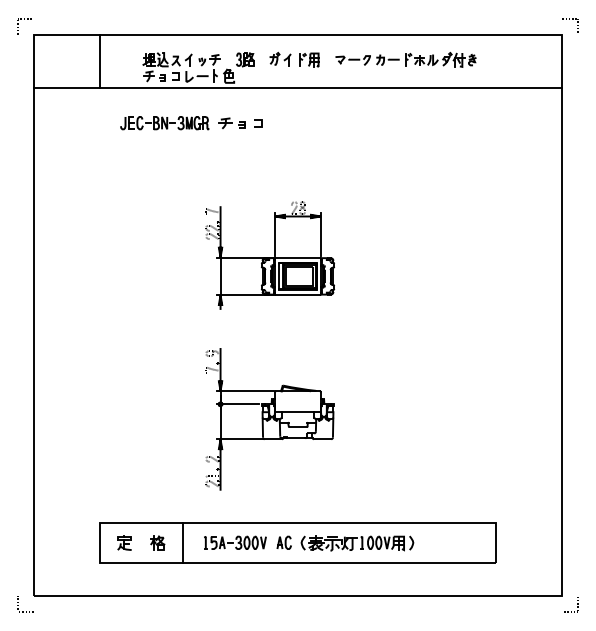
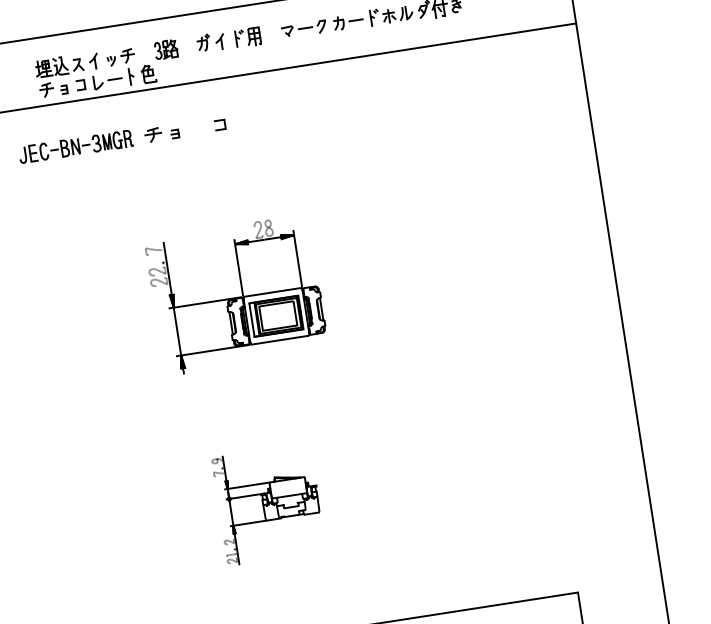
line: (258, 120) -> (219, 121), moved
part: (269, 419) -> (268, 504), size x0.6

